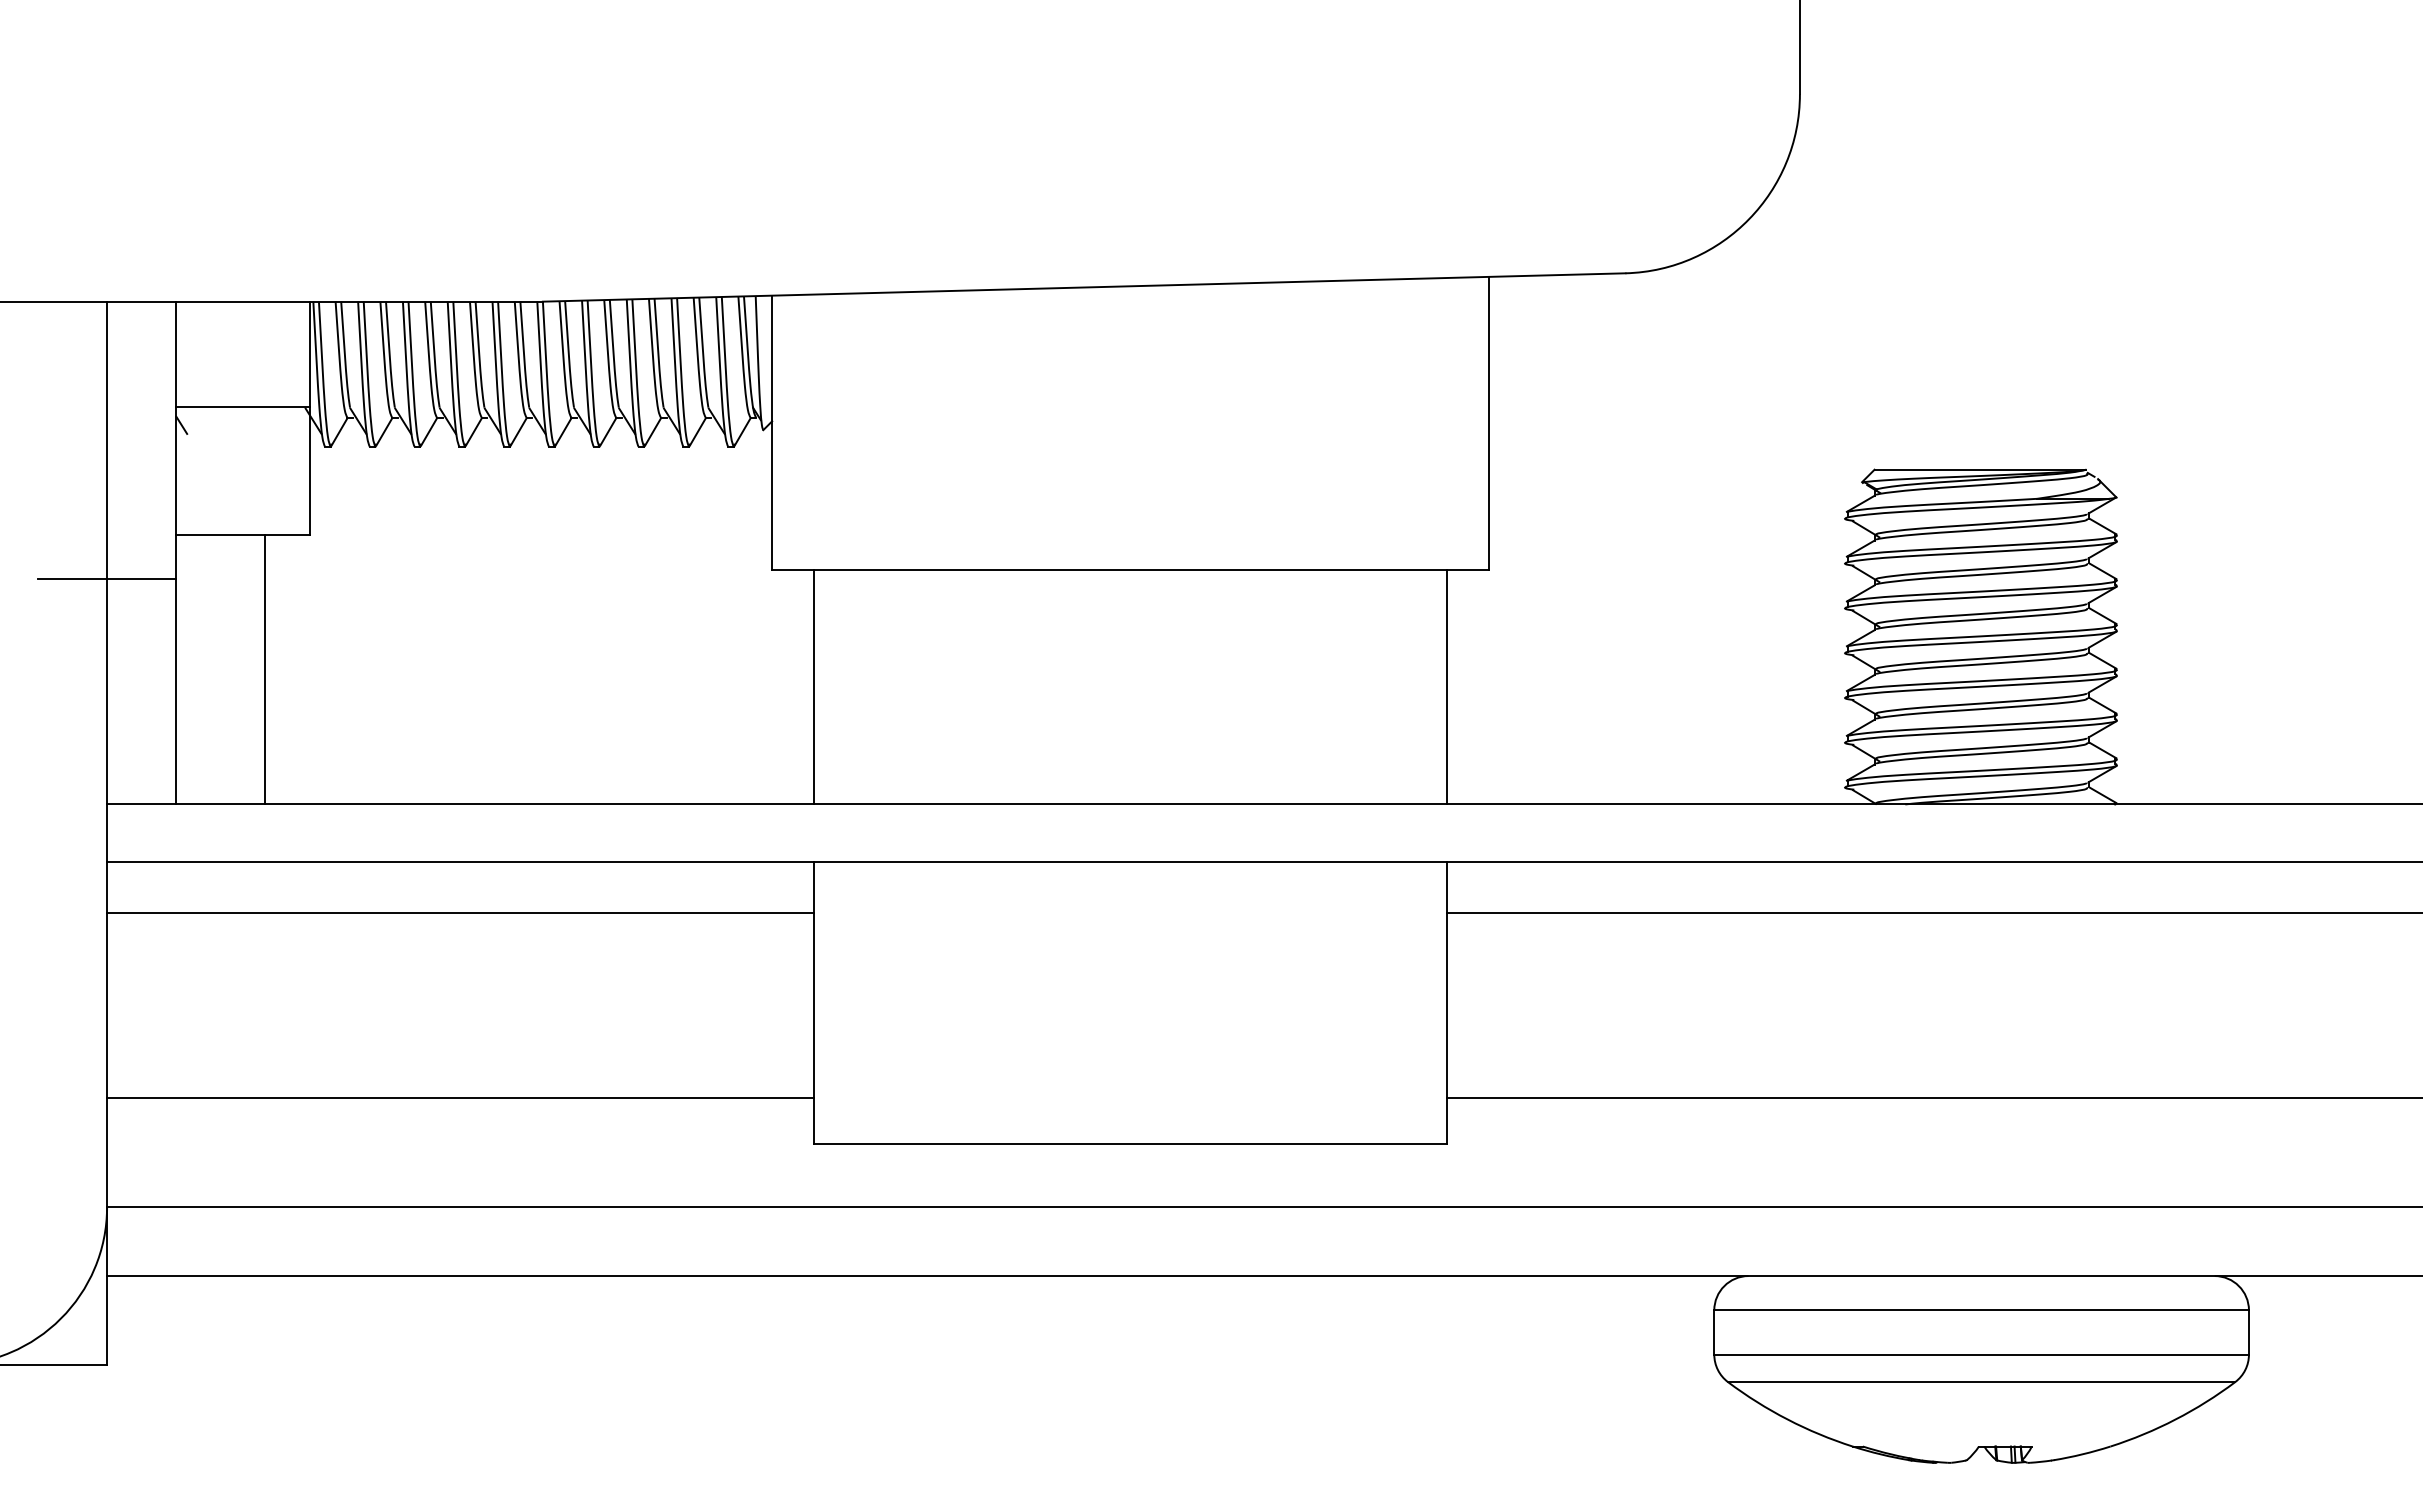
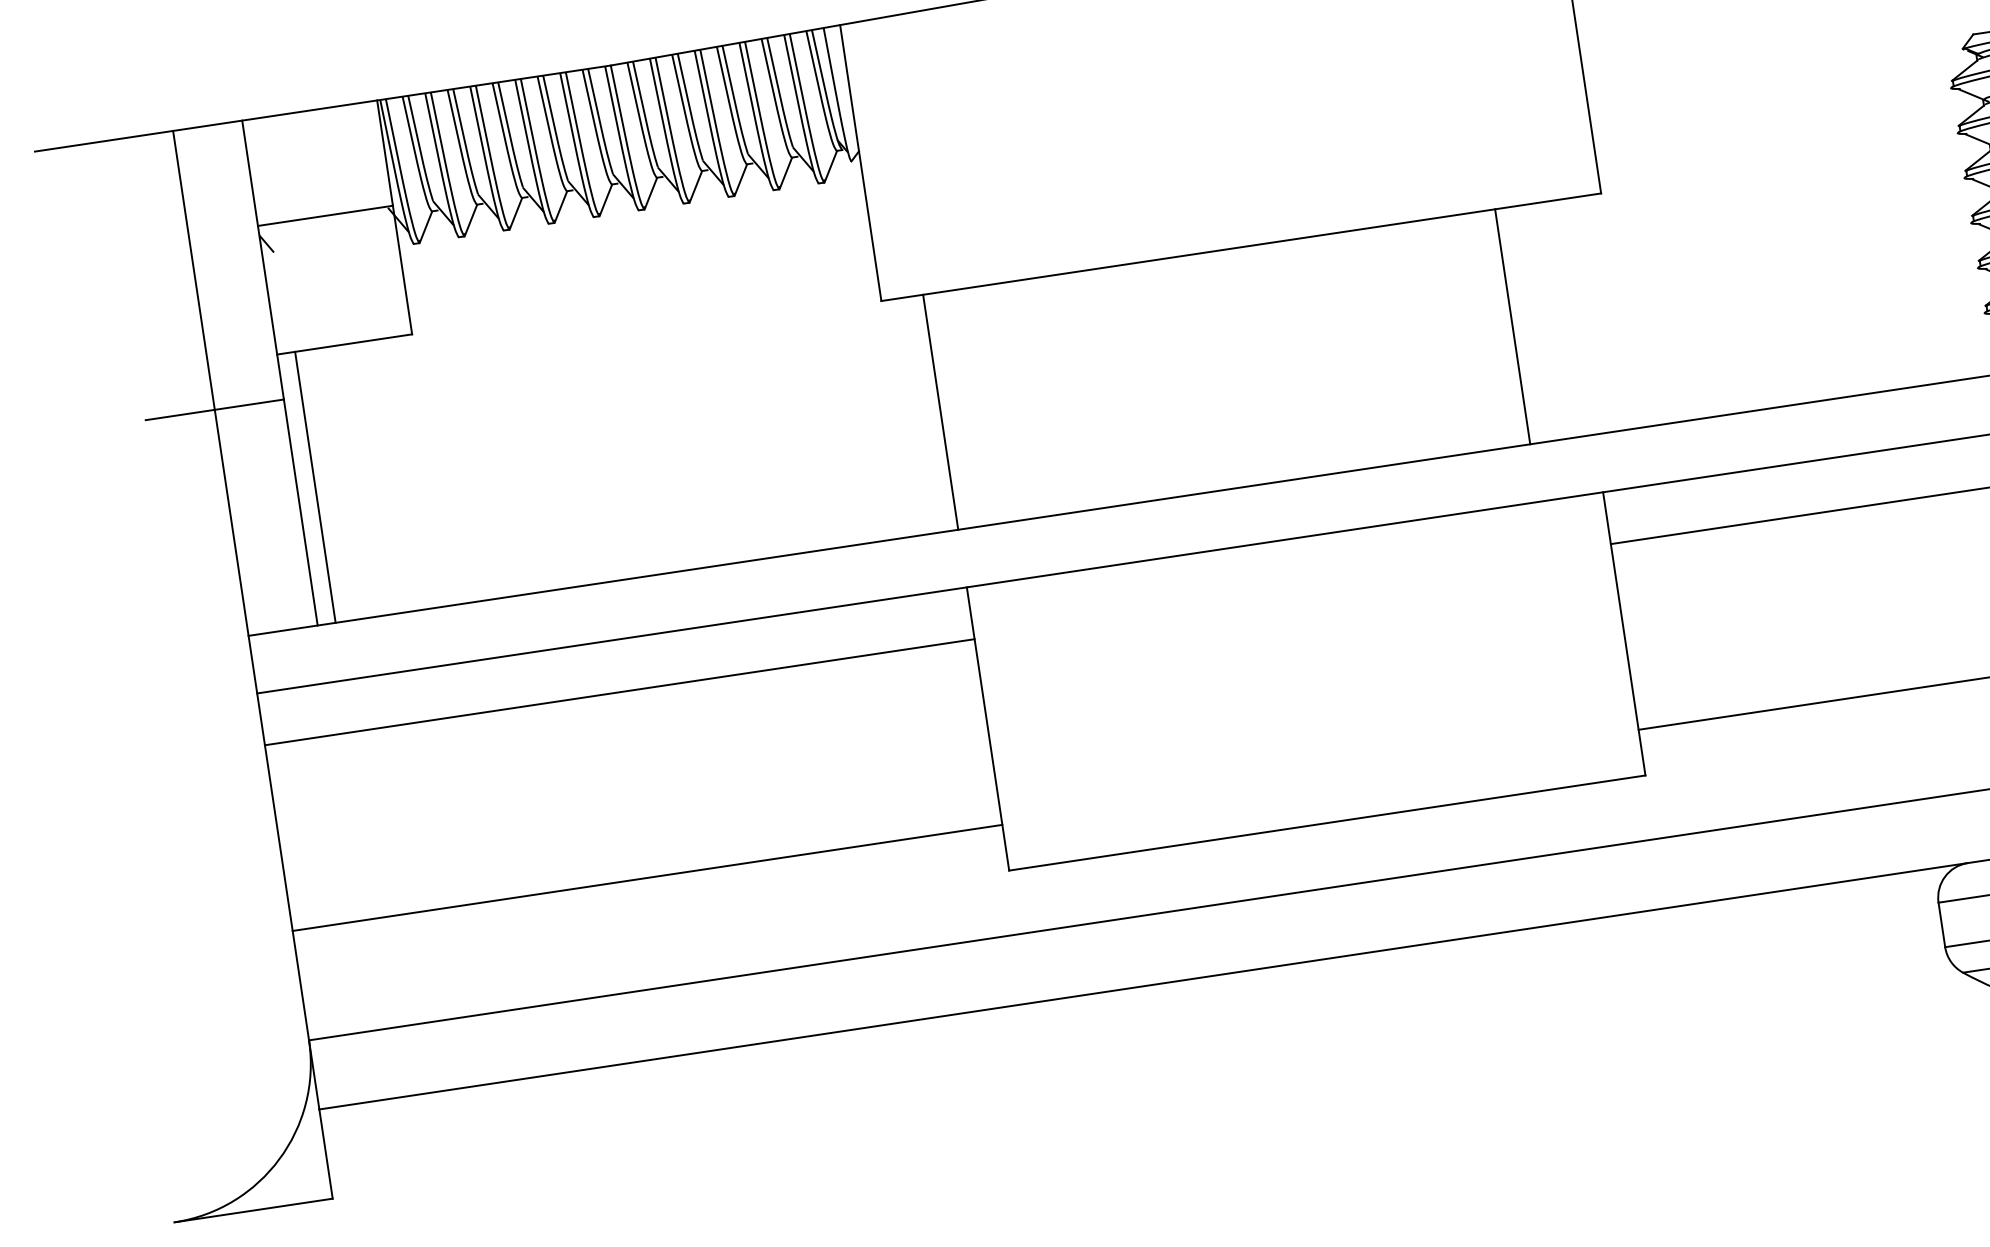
line: (264, 669) -> (315, 487), moved
line: (1447, 687) -> (1512, 326), moved

